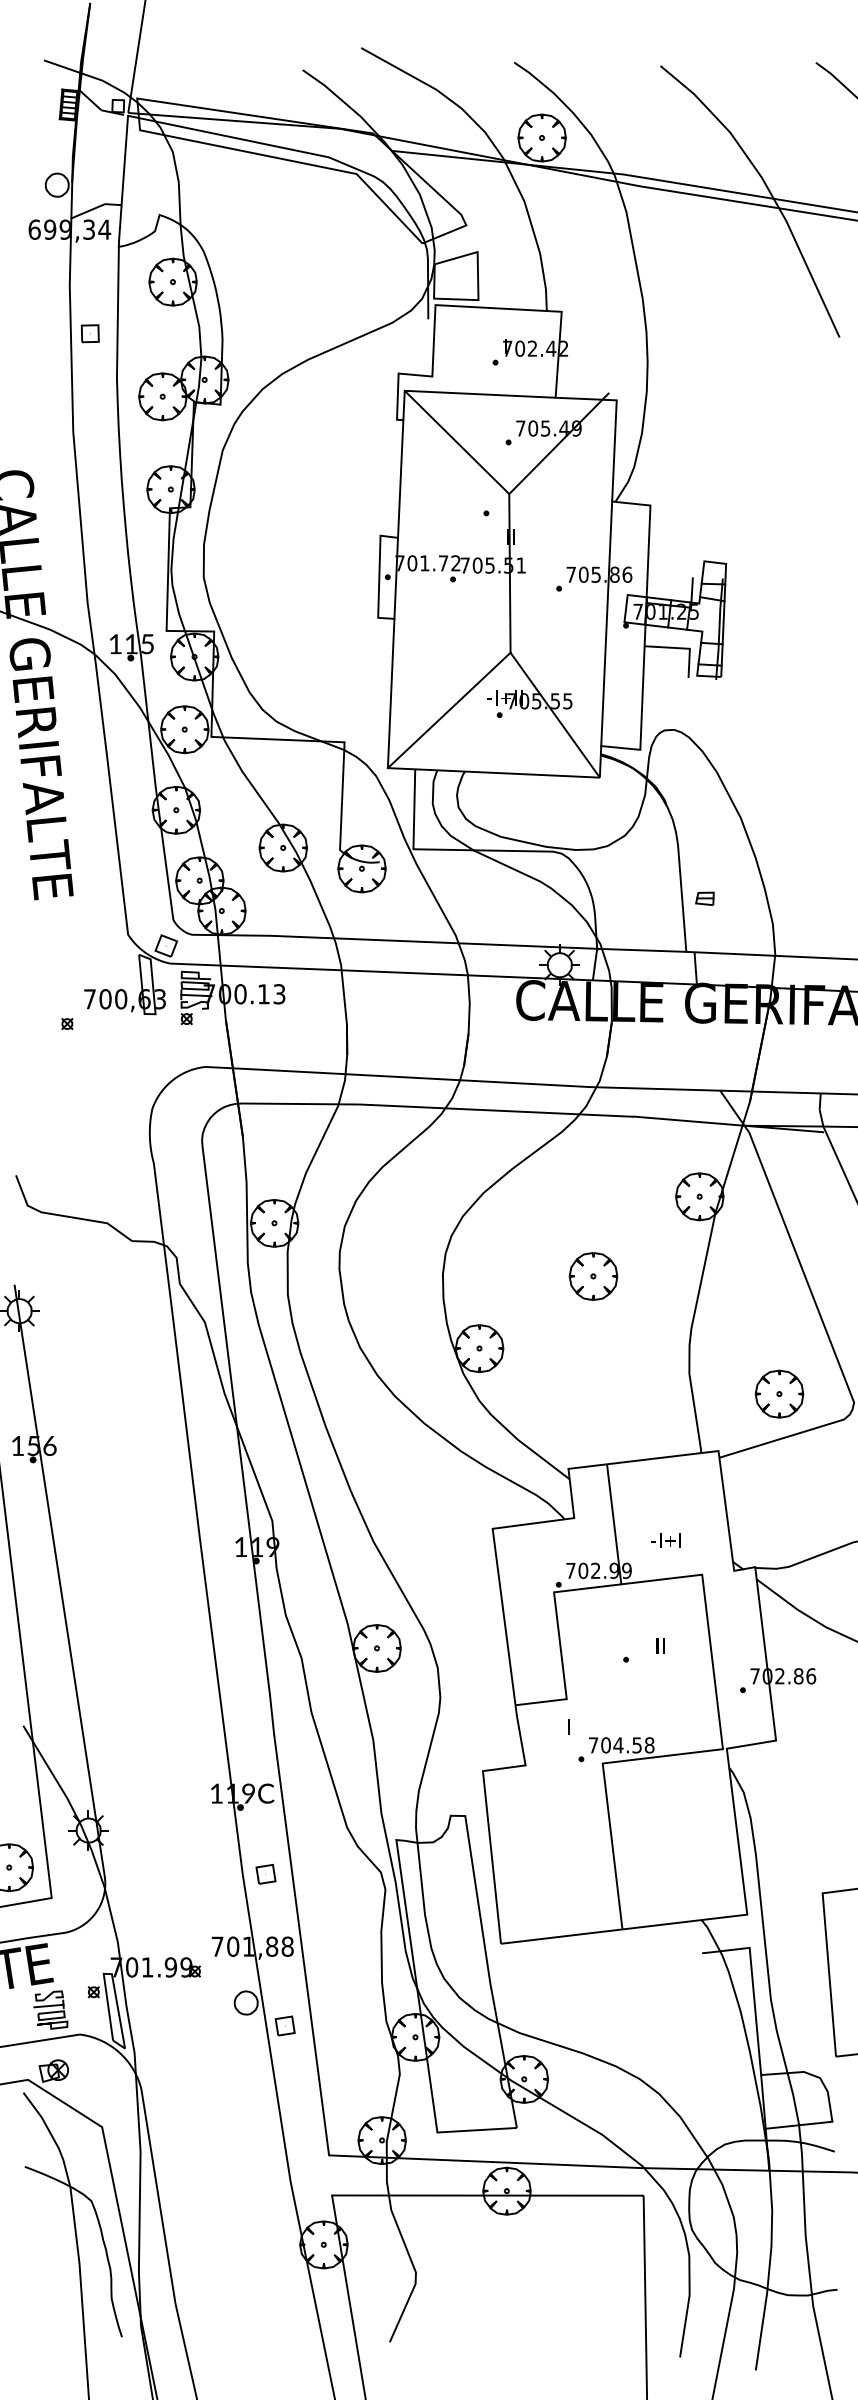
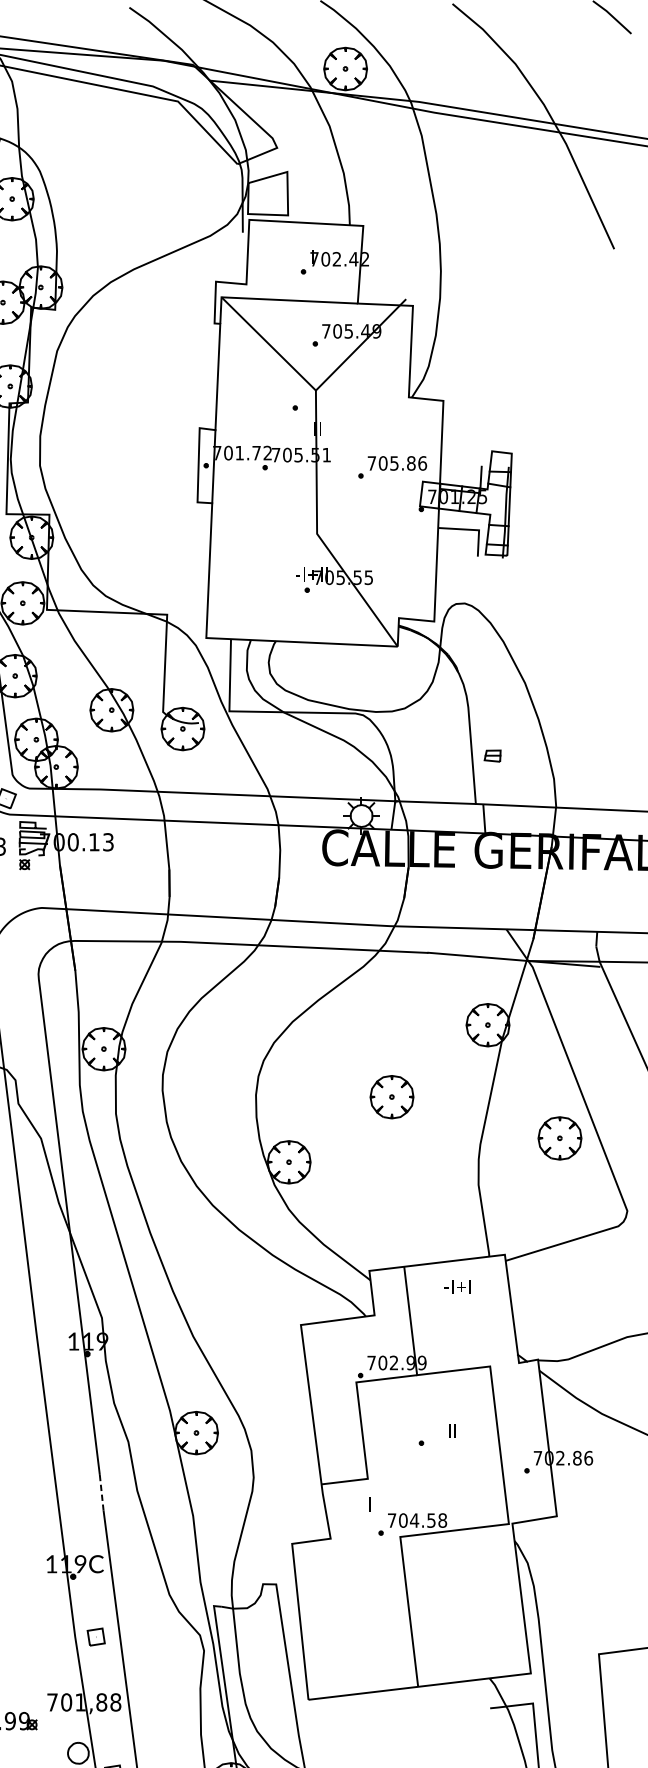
line: (606, 623) -> (403, 507), removed
line: (448, 710) -> (261, 586), removed
part: (779, 1393) -> (559, 1137), moved
text: (665, 1540) -> (457, 1286), moved
line: (272, 1714) -> (102, 1492), solid -> dashed

